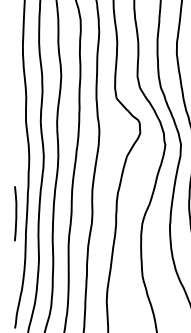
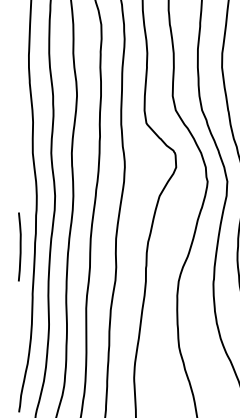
line: (15, 213) -> (19, 246), moved

